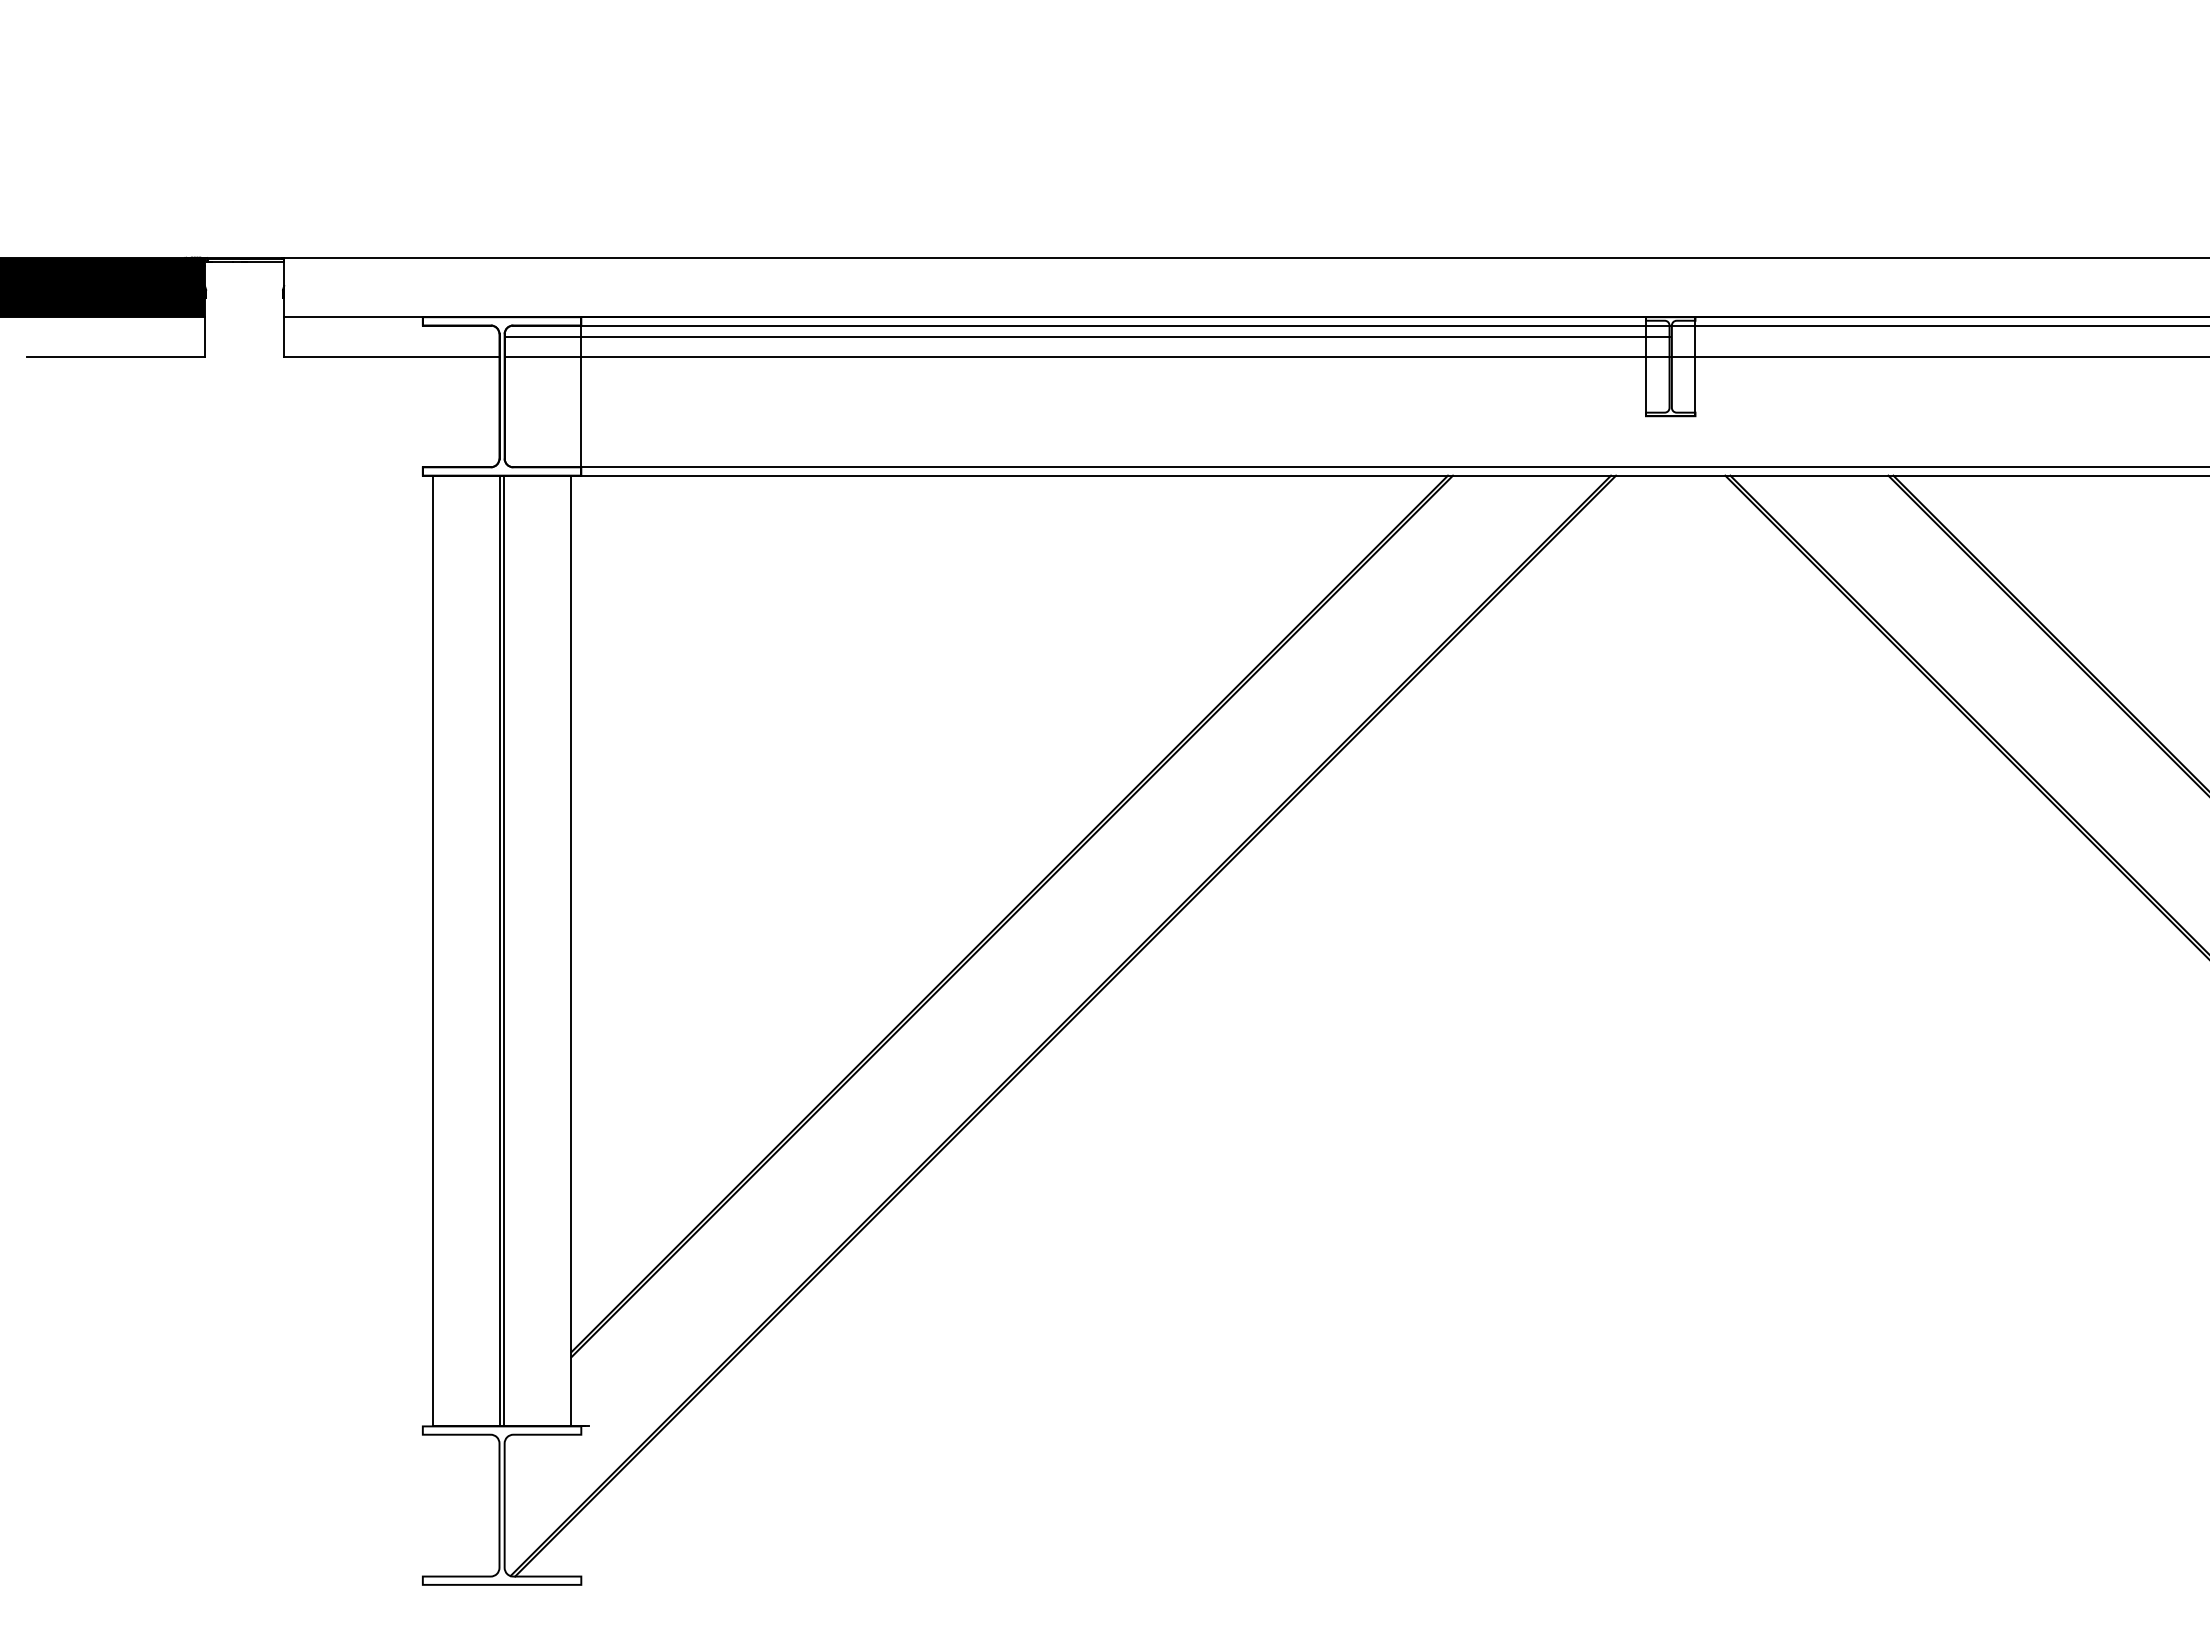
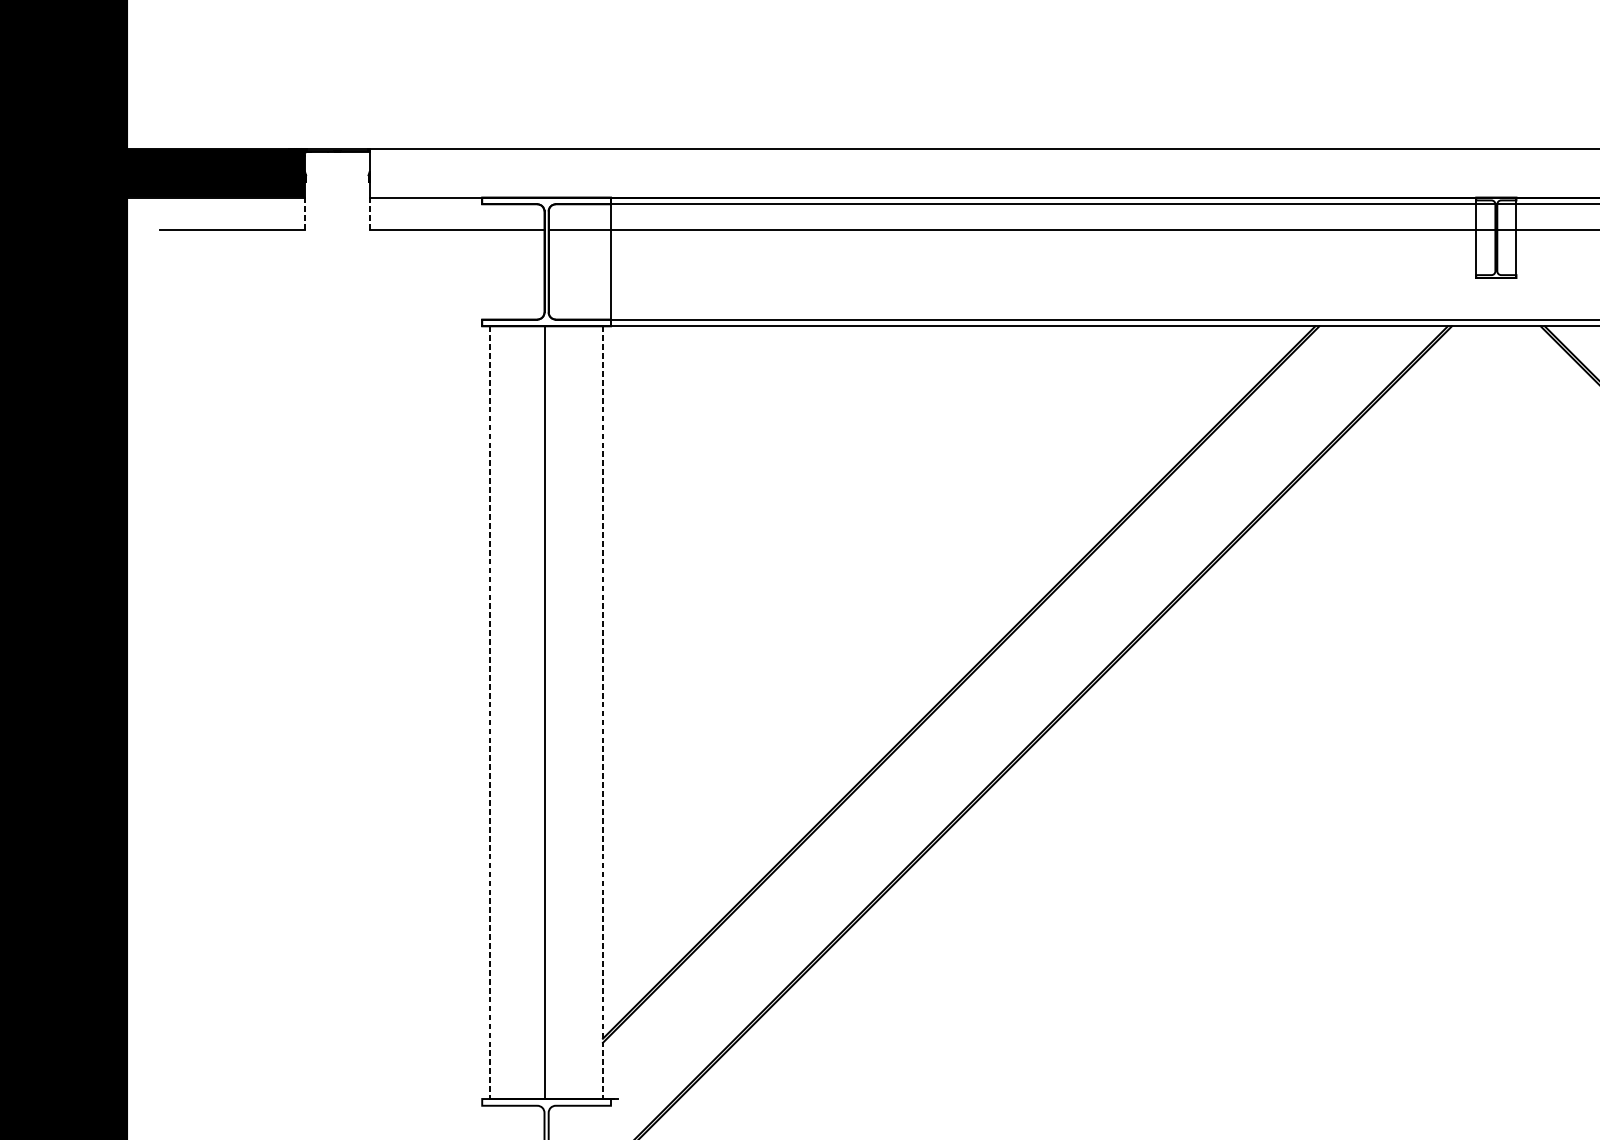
line: (204, 336) -> (304, 213), solid -> dashed
line: (284, 336) -> (369, 213), solid -> dashed
line: (1086, 336) -> (1021, 213), removed
line: (504, 950) -> (548, 712), removed
line: (432, 951) -> (490, 713), solid -> dashed
line: (571, 951) -> (603, 713), solid -> dashed

